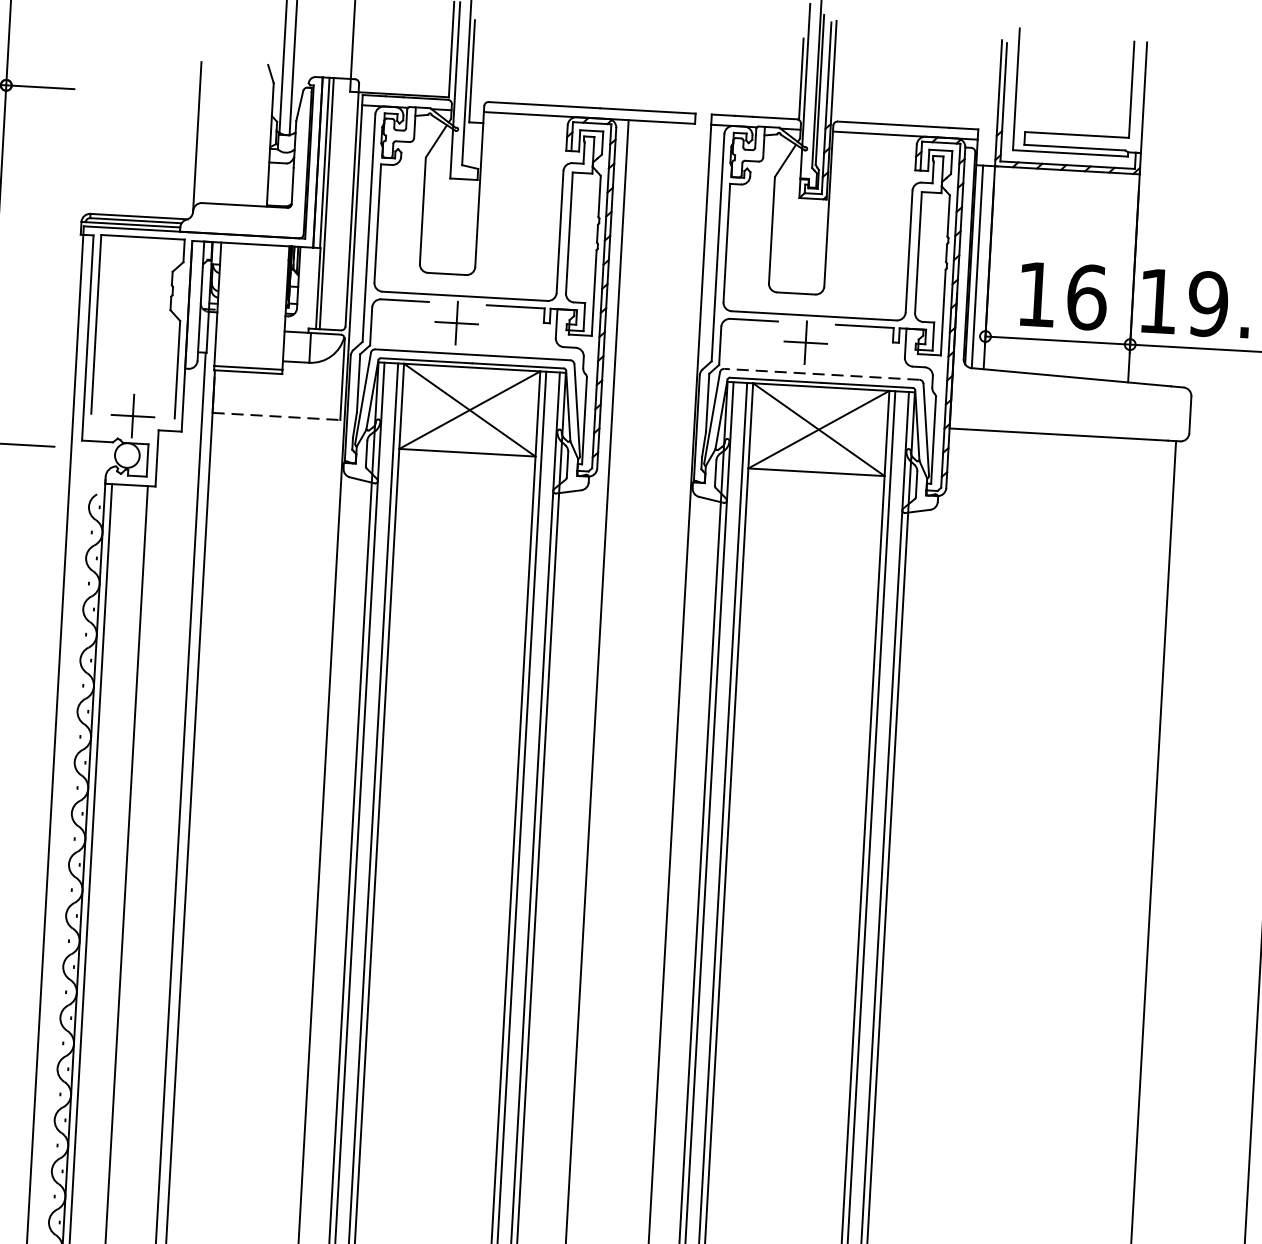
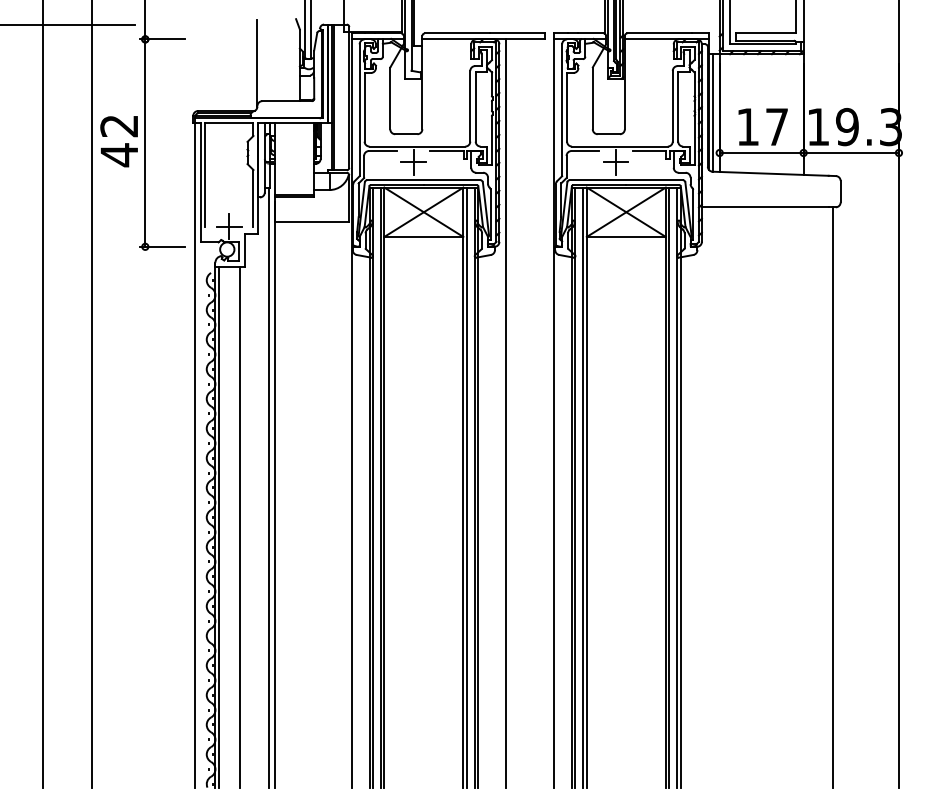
text: (1085, 296) -> (776, 126), 16 -> 17
line: (822, 374) -> (626, 180), dashed -> solid
line: (276, 417) -> (312, 222), dashed -> solid

